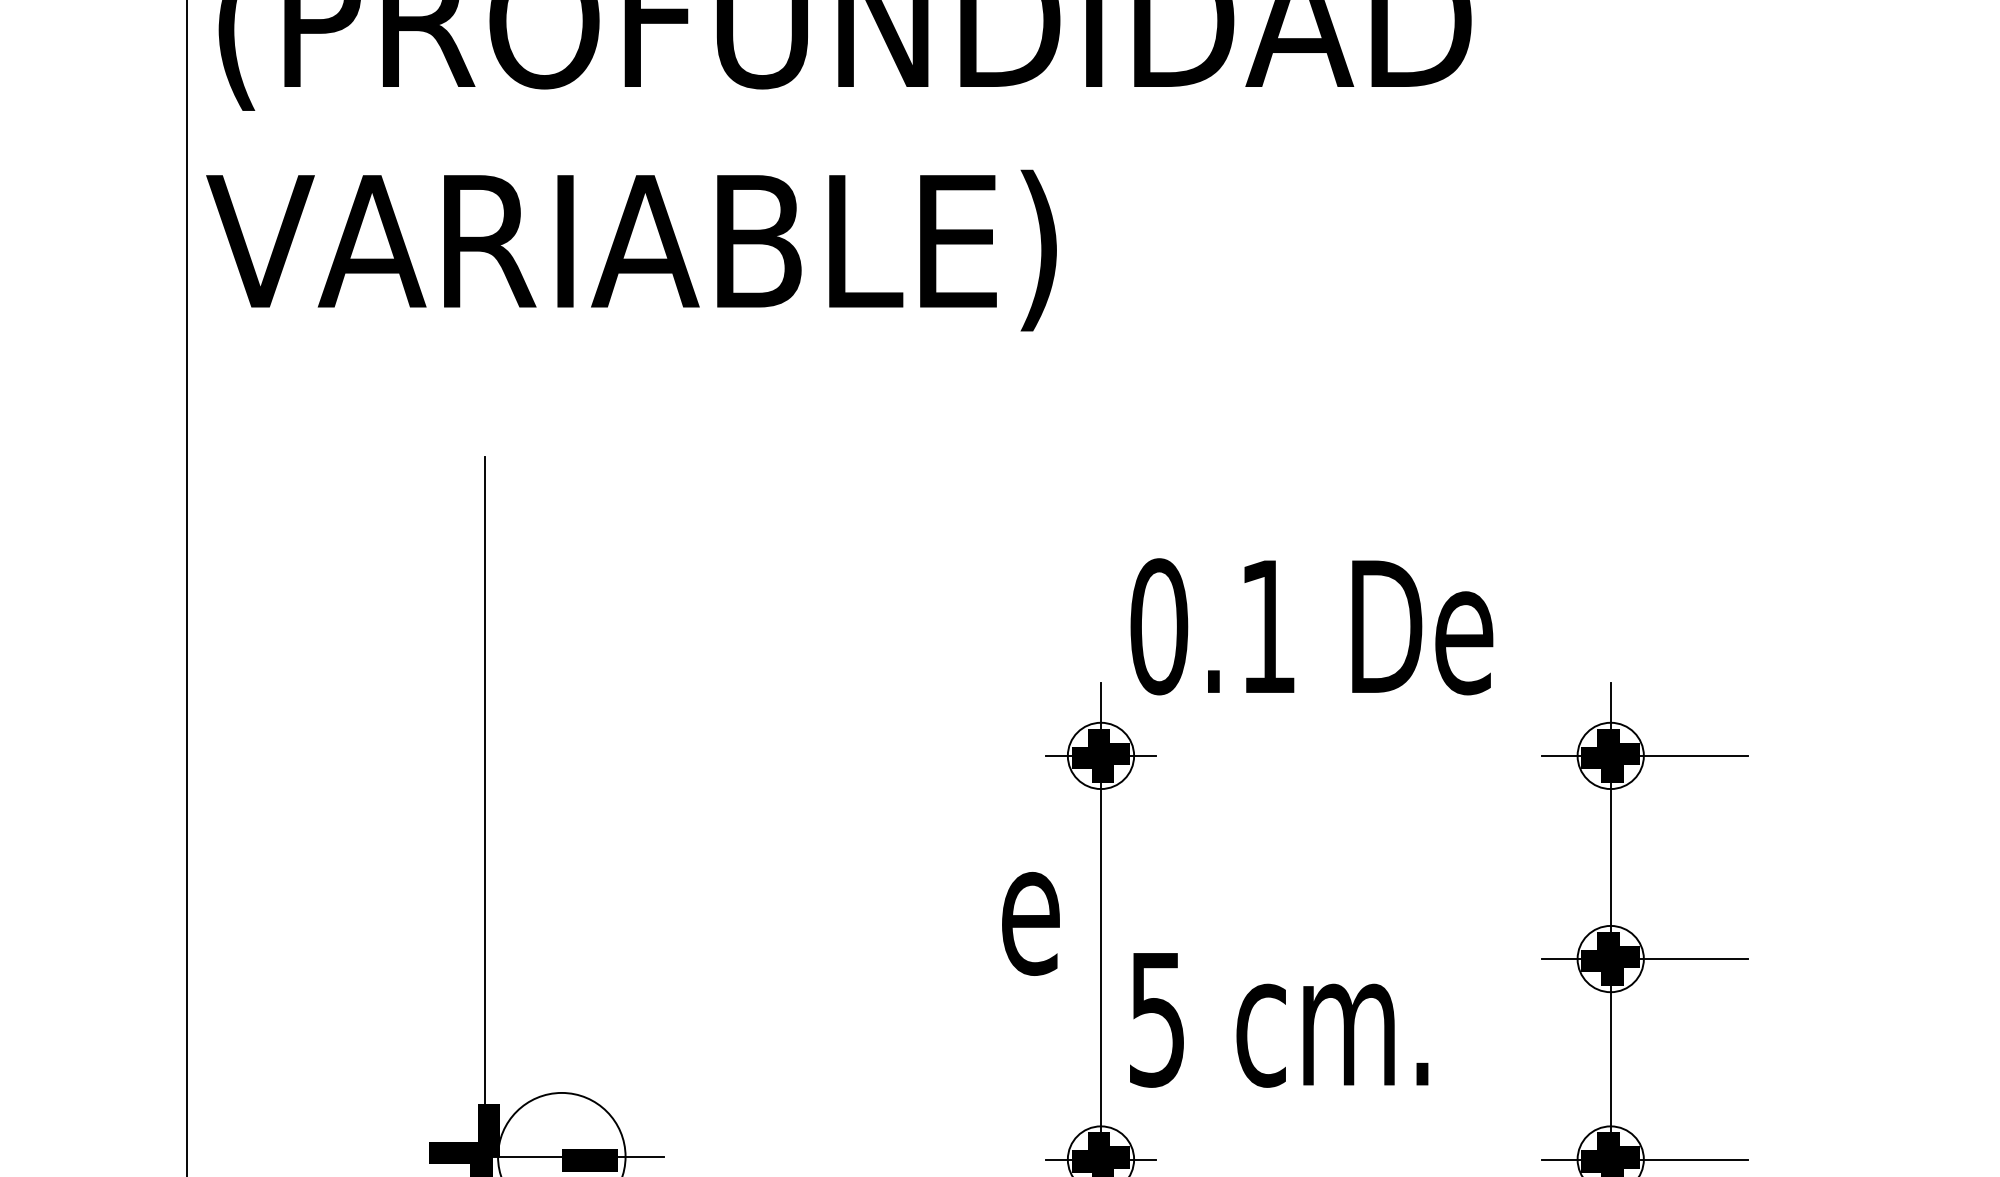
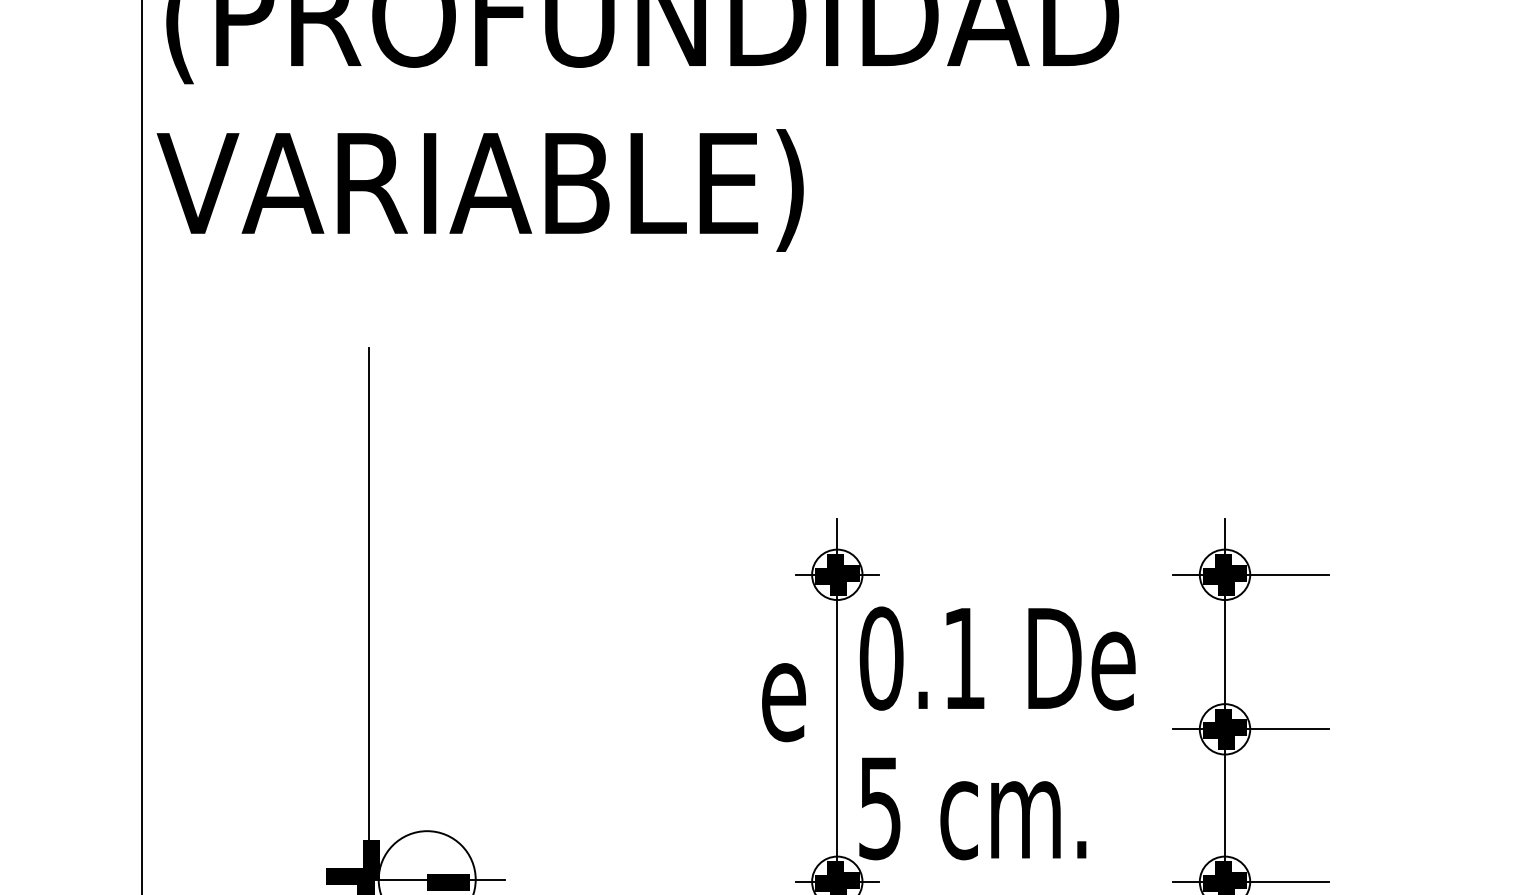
text: (1311, 626) -> (997, 658), moved
text: (1278, 1019) -> (972, 808), moved

